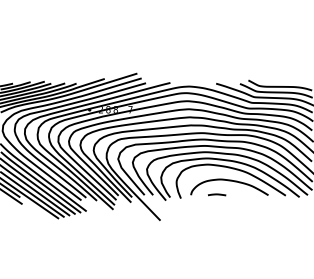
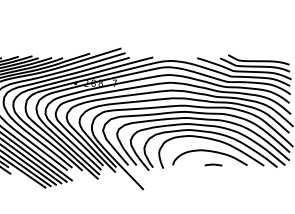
line: (217, 194) -> (213, 164), moved

